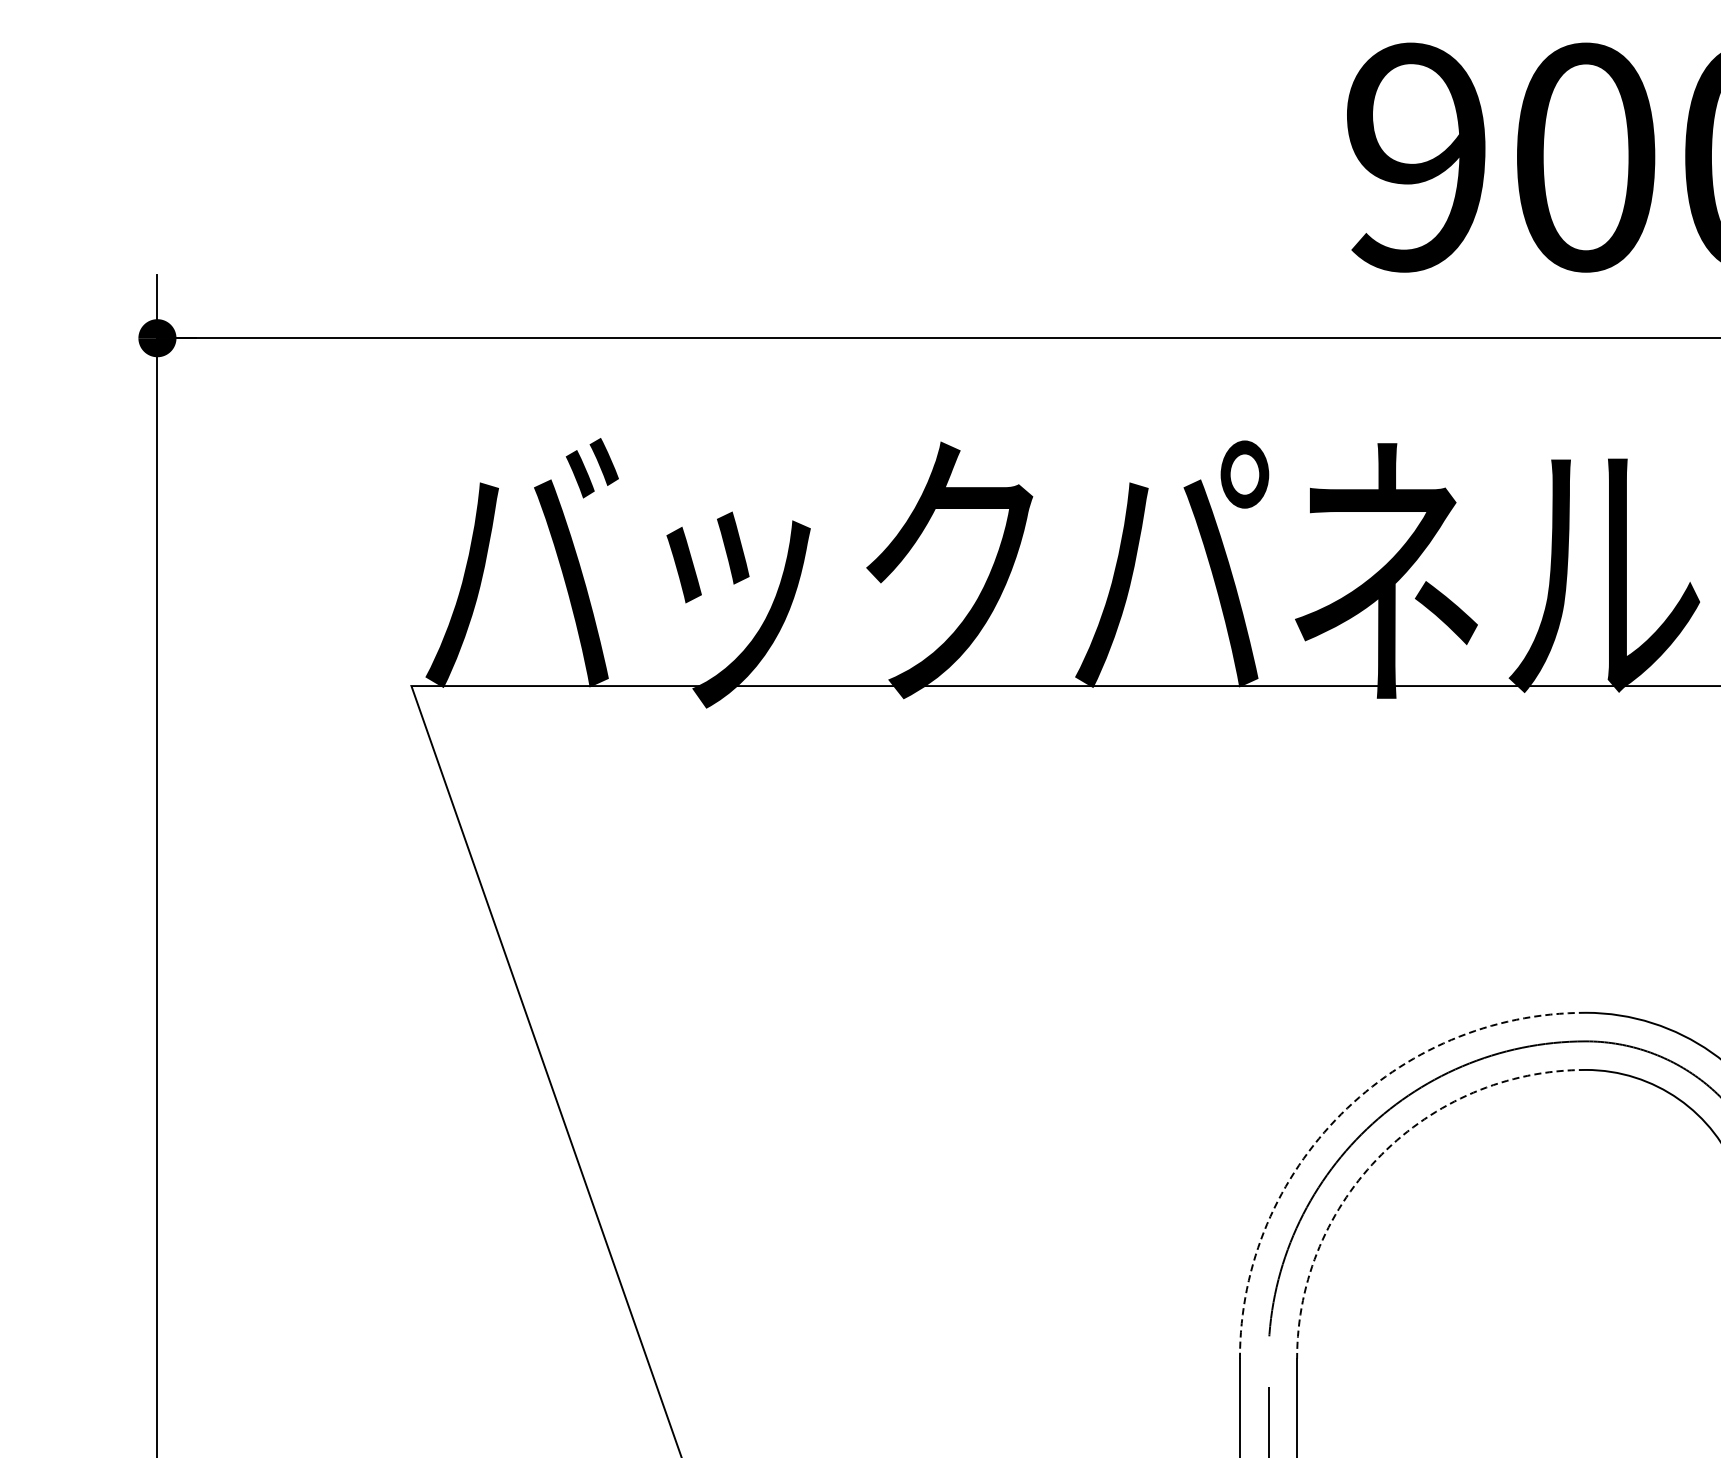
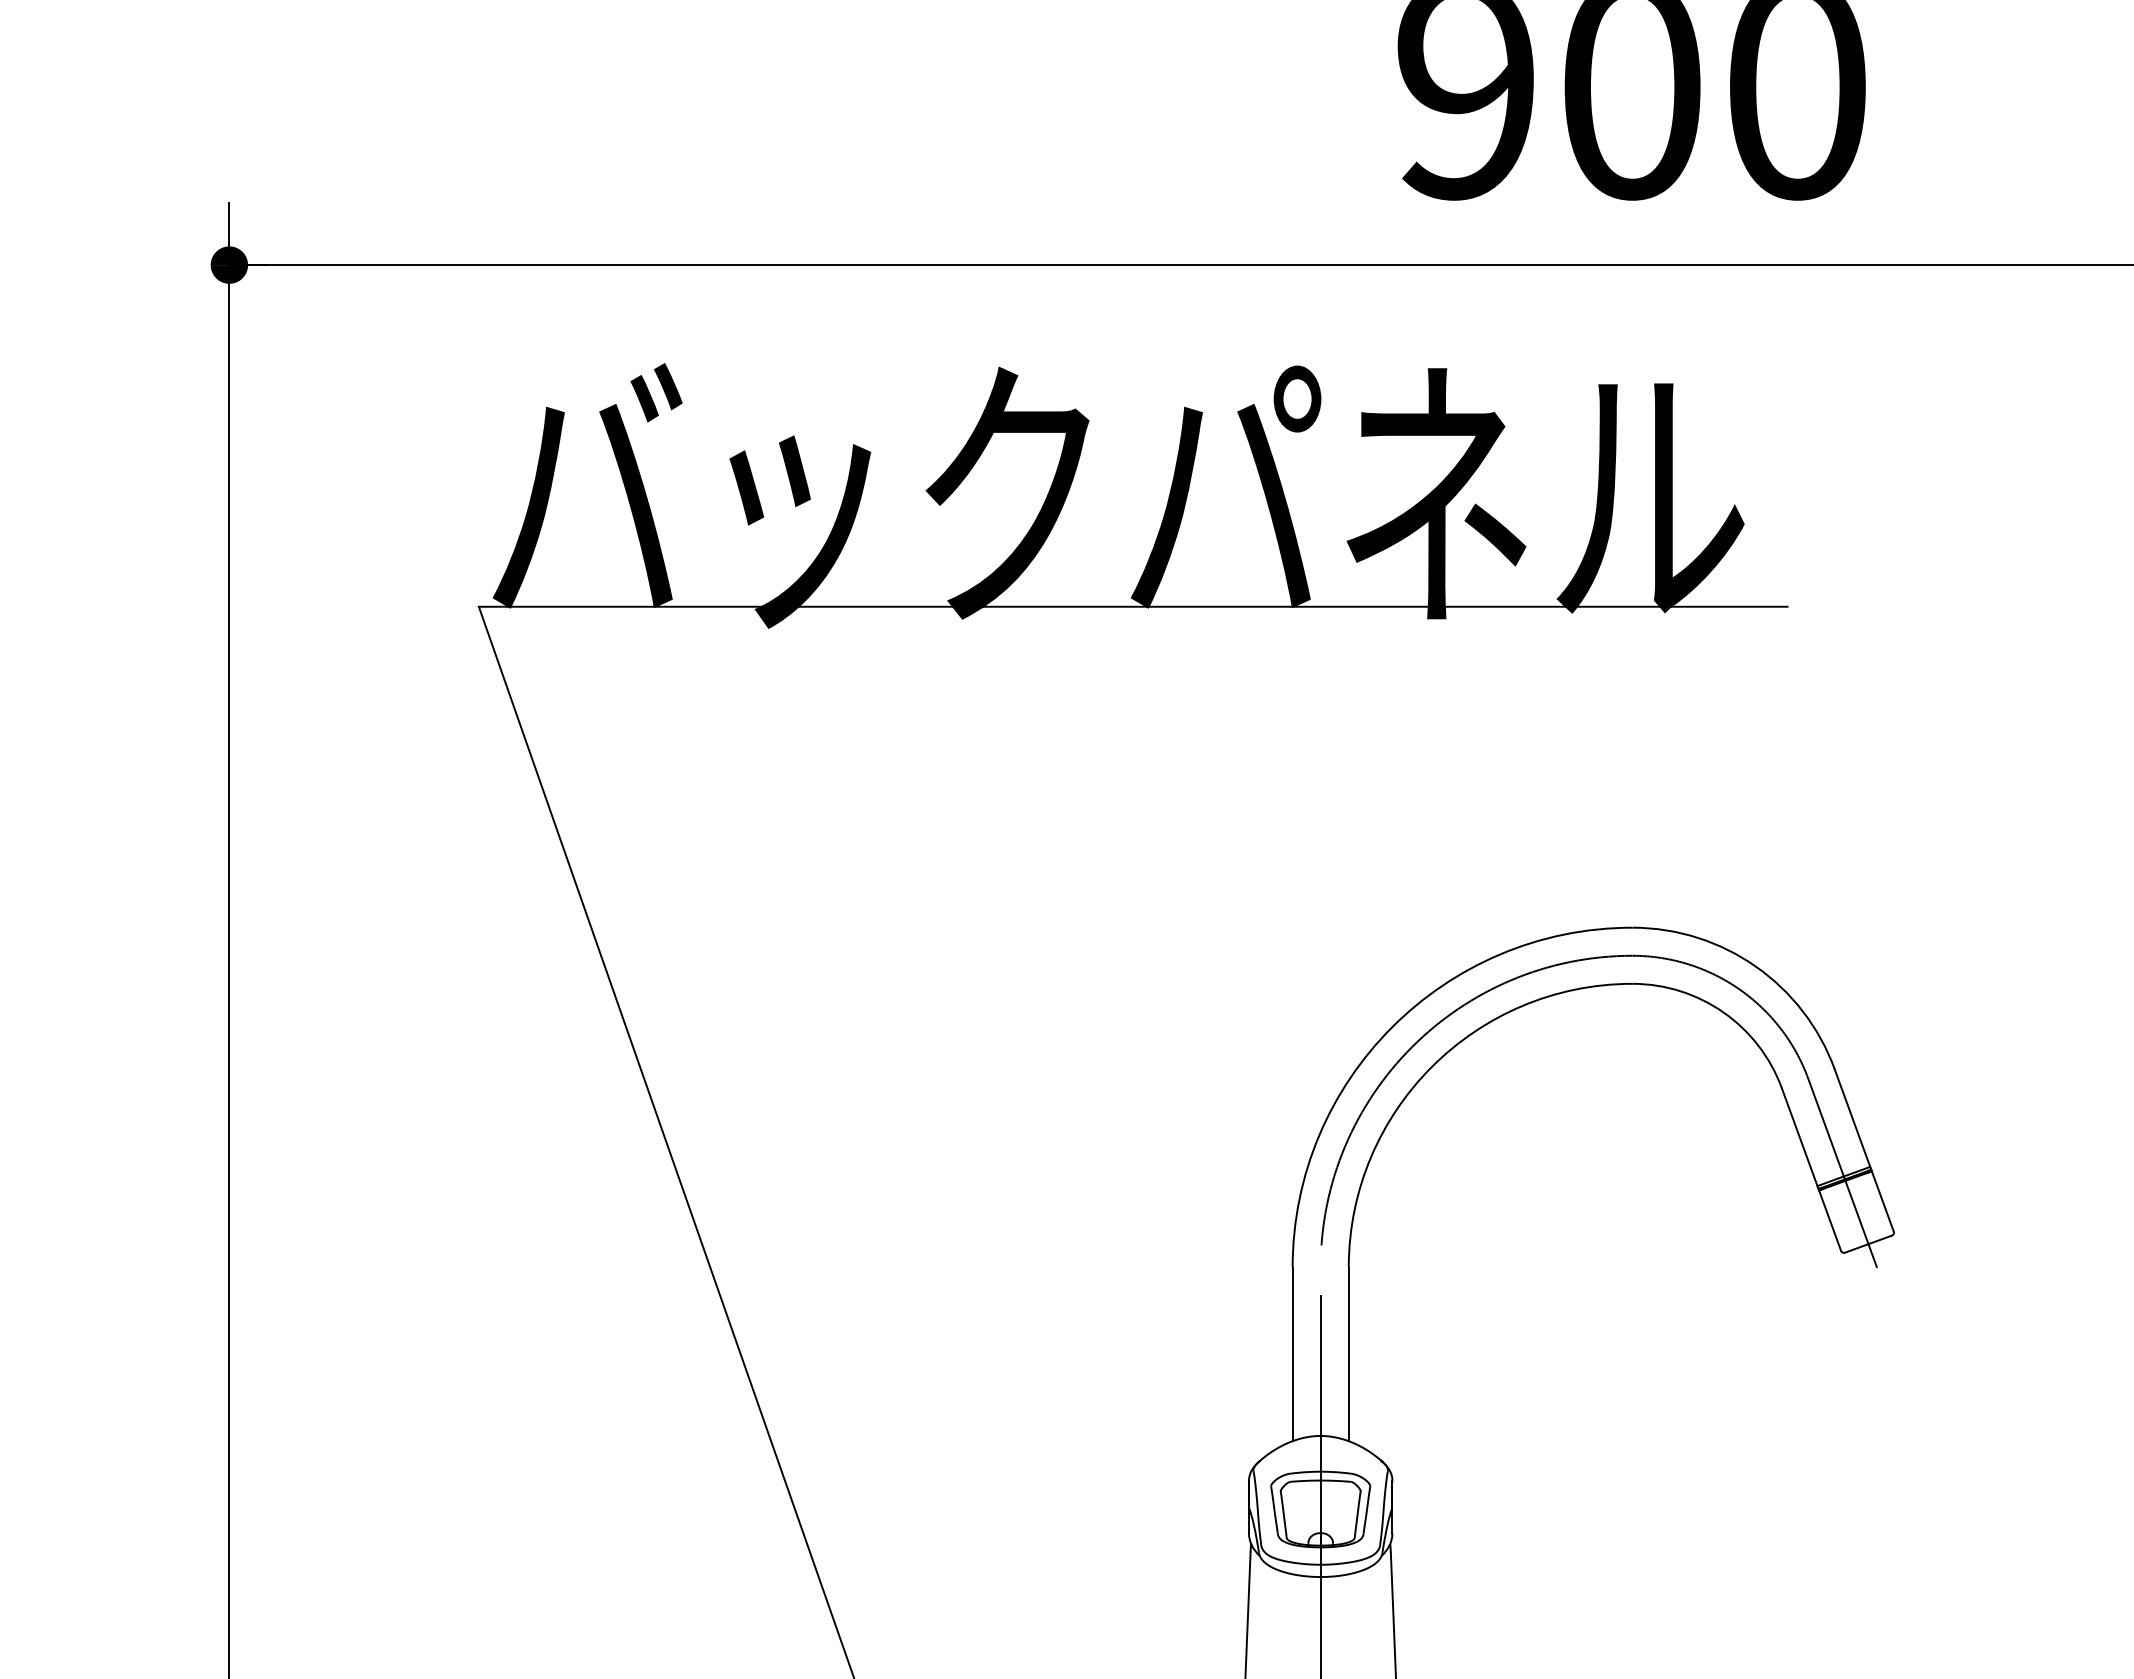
arc: (1341, 1114) -> (1392, 1027), dashed -> solid
arc: (1381, 1154) -> (1431, 1066), dashed -> solid

